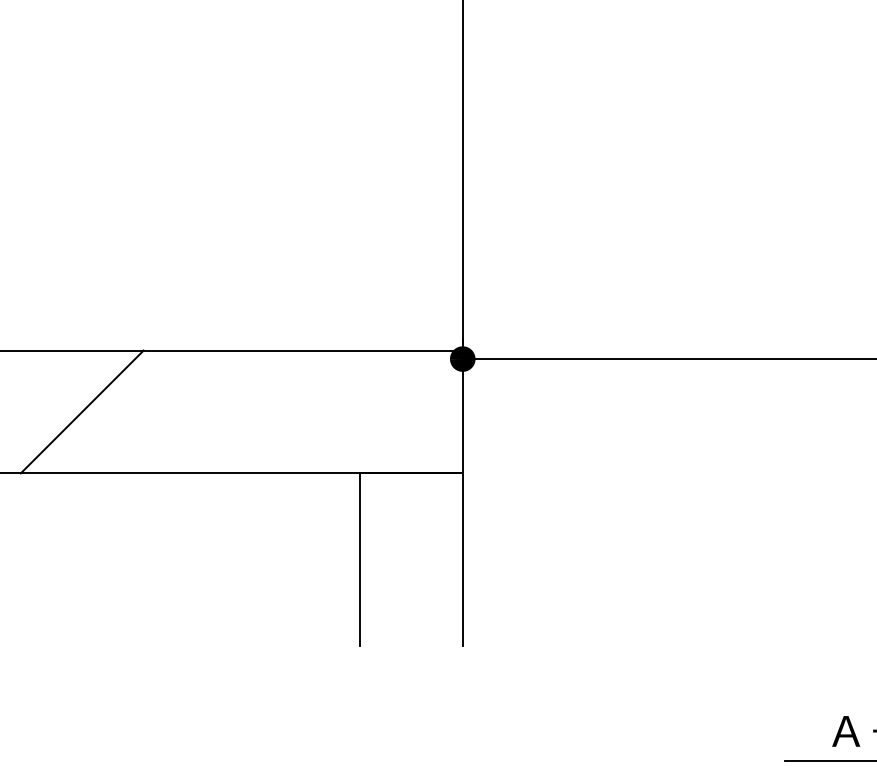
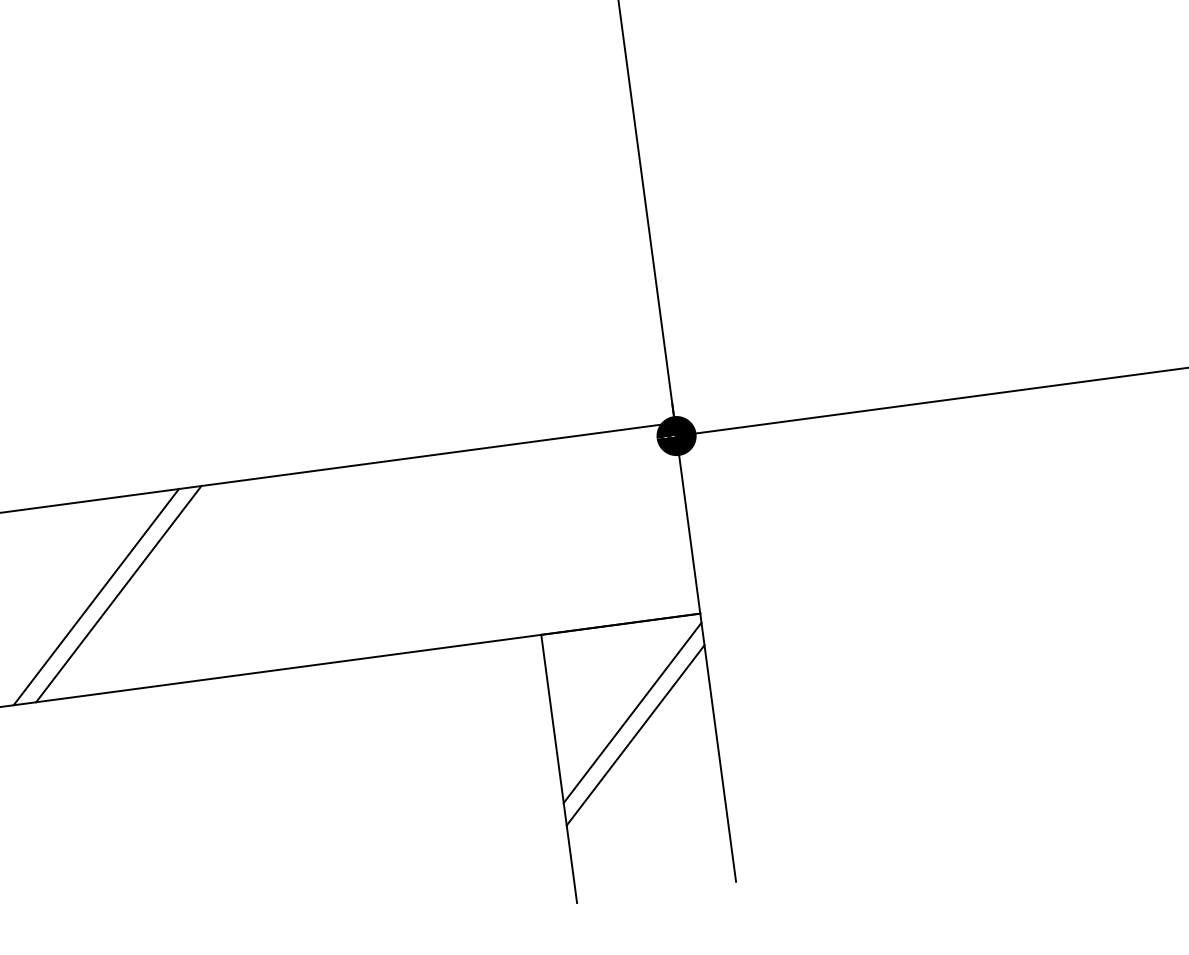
line: (96, 411) -> (118, 593), added
line: (411, 530) -> (632, 712), added
line: (411, 544) -> (635, 734), added

